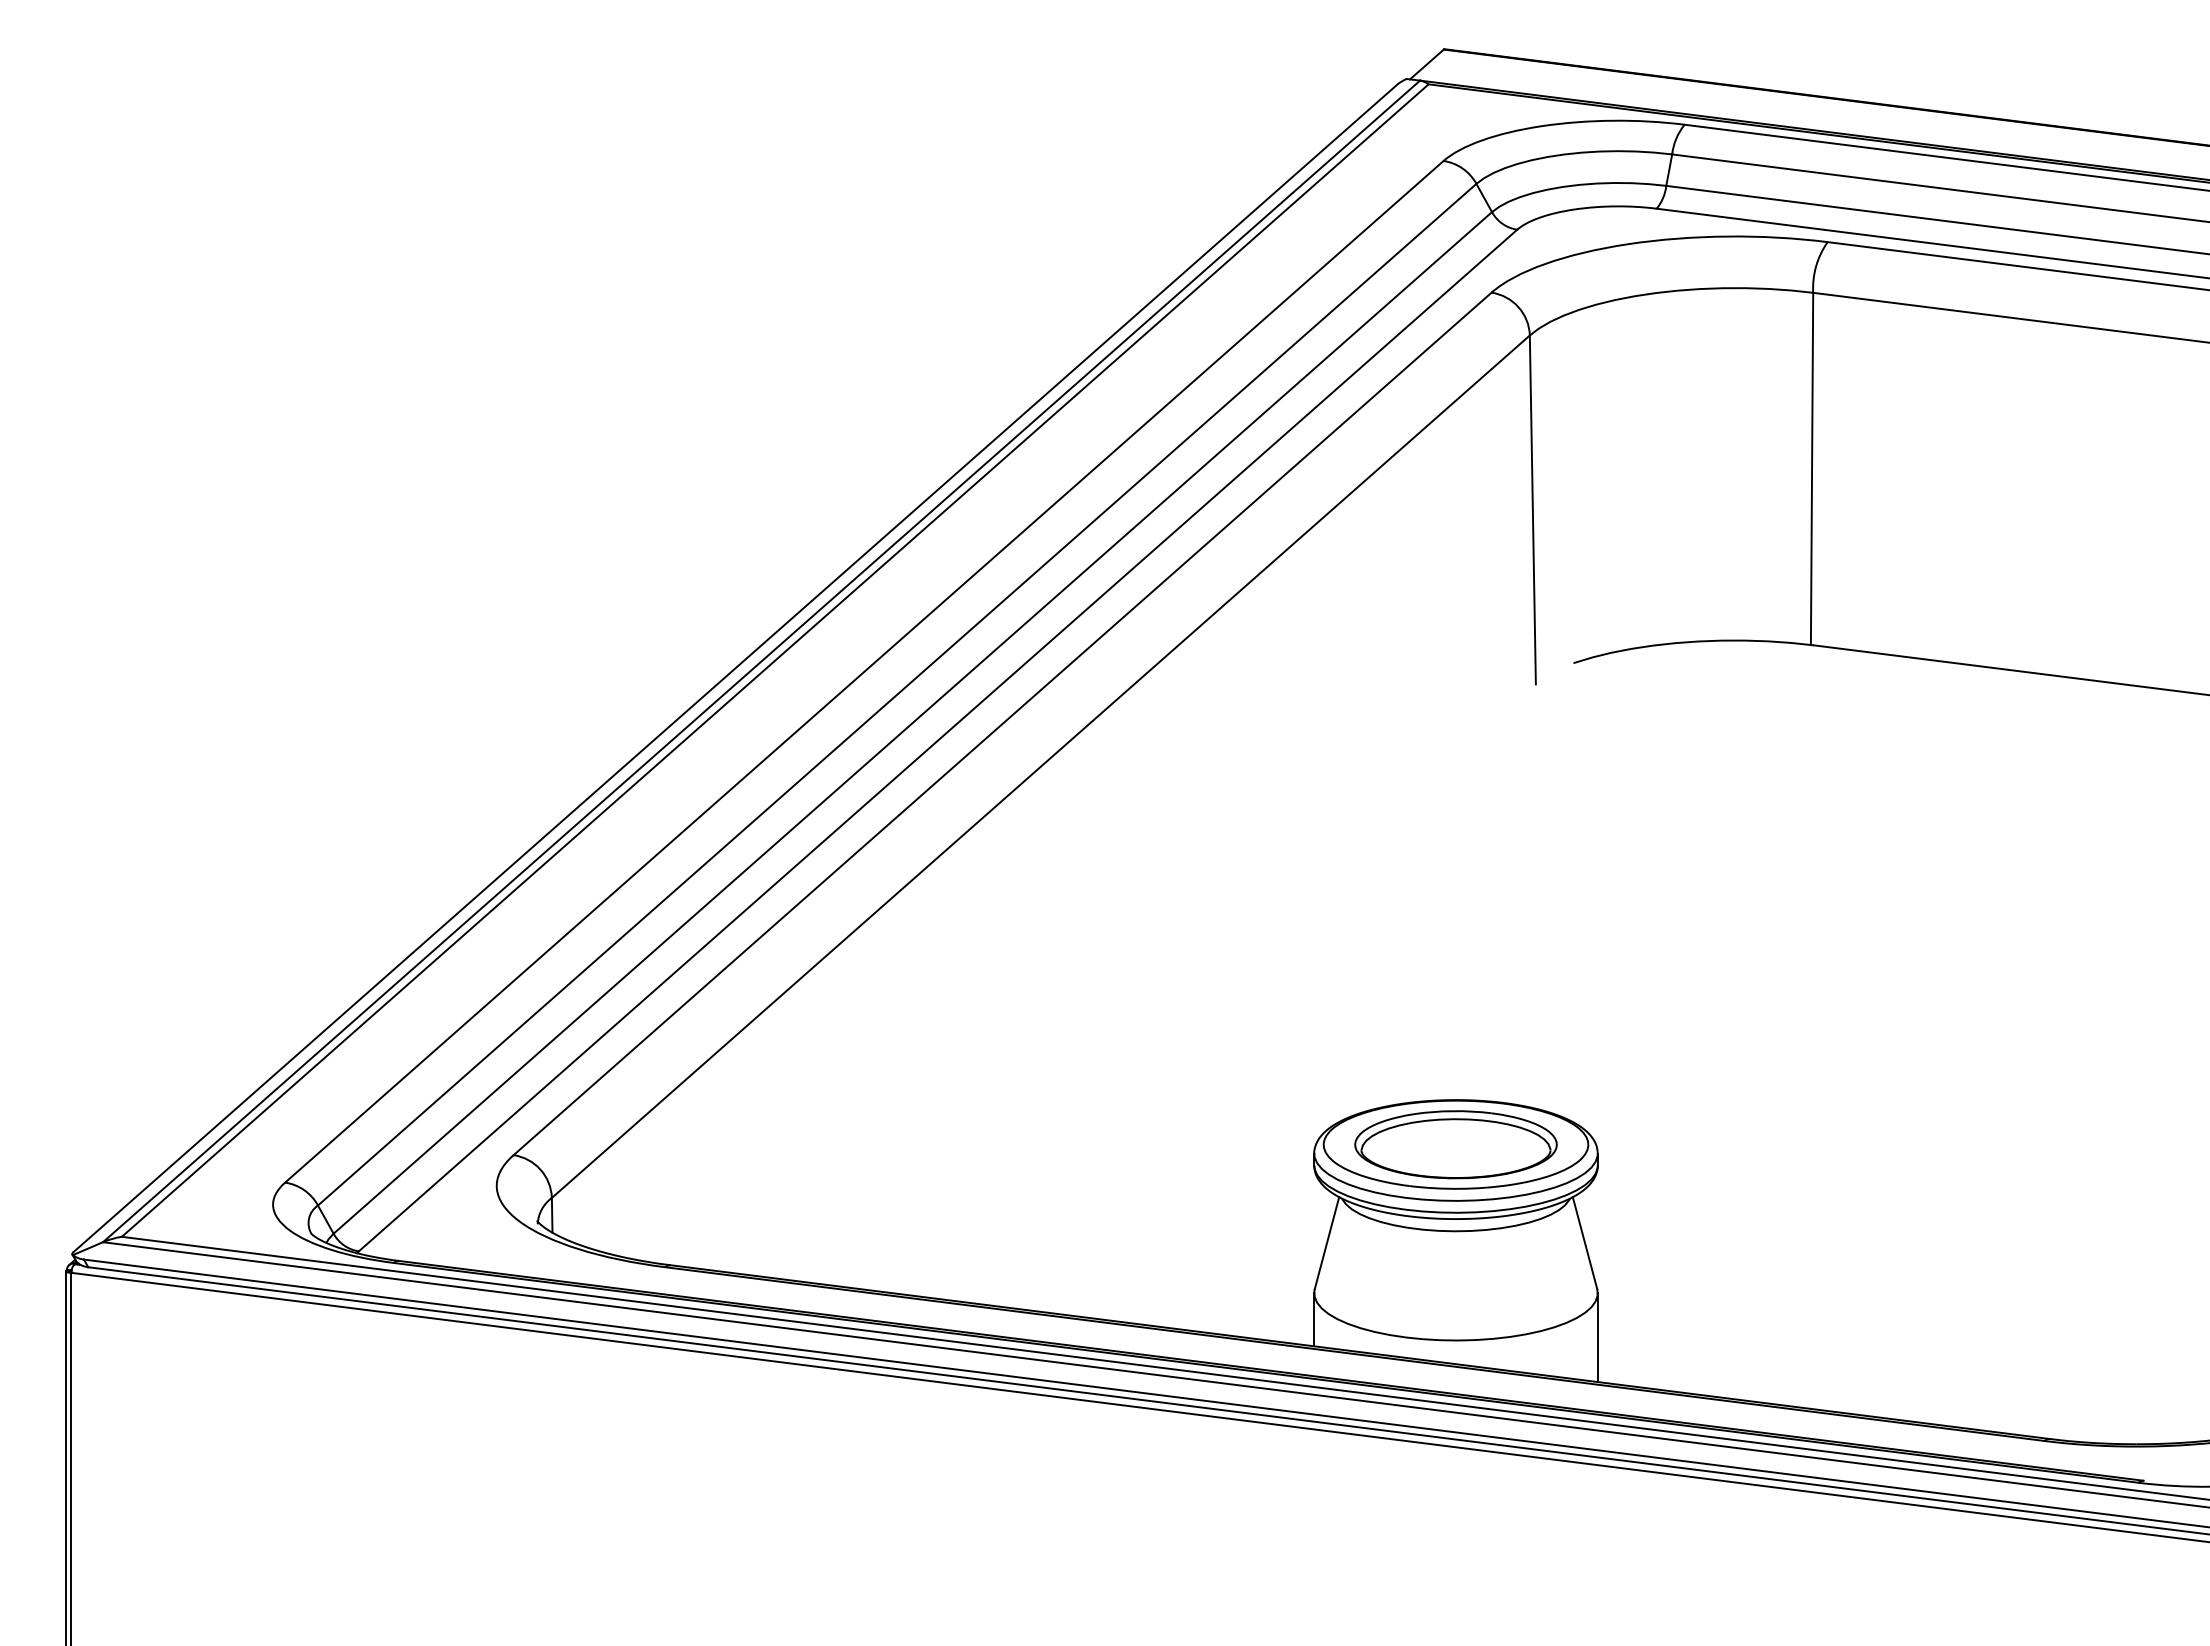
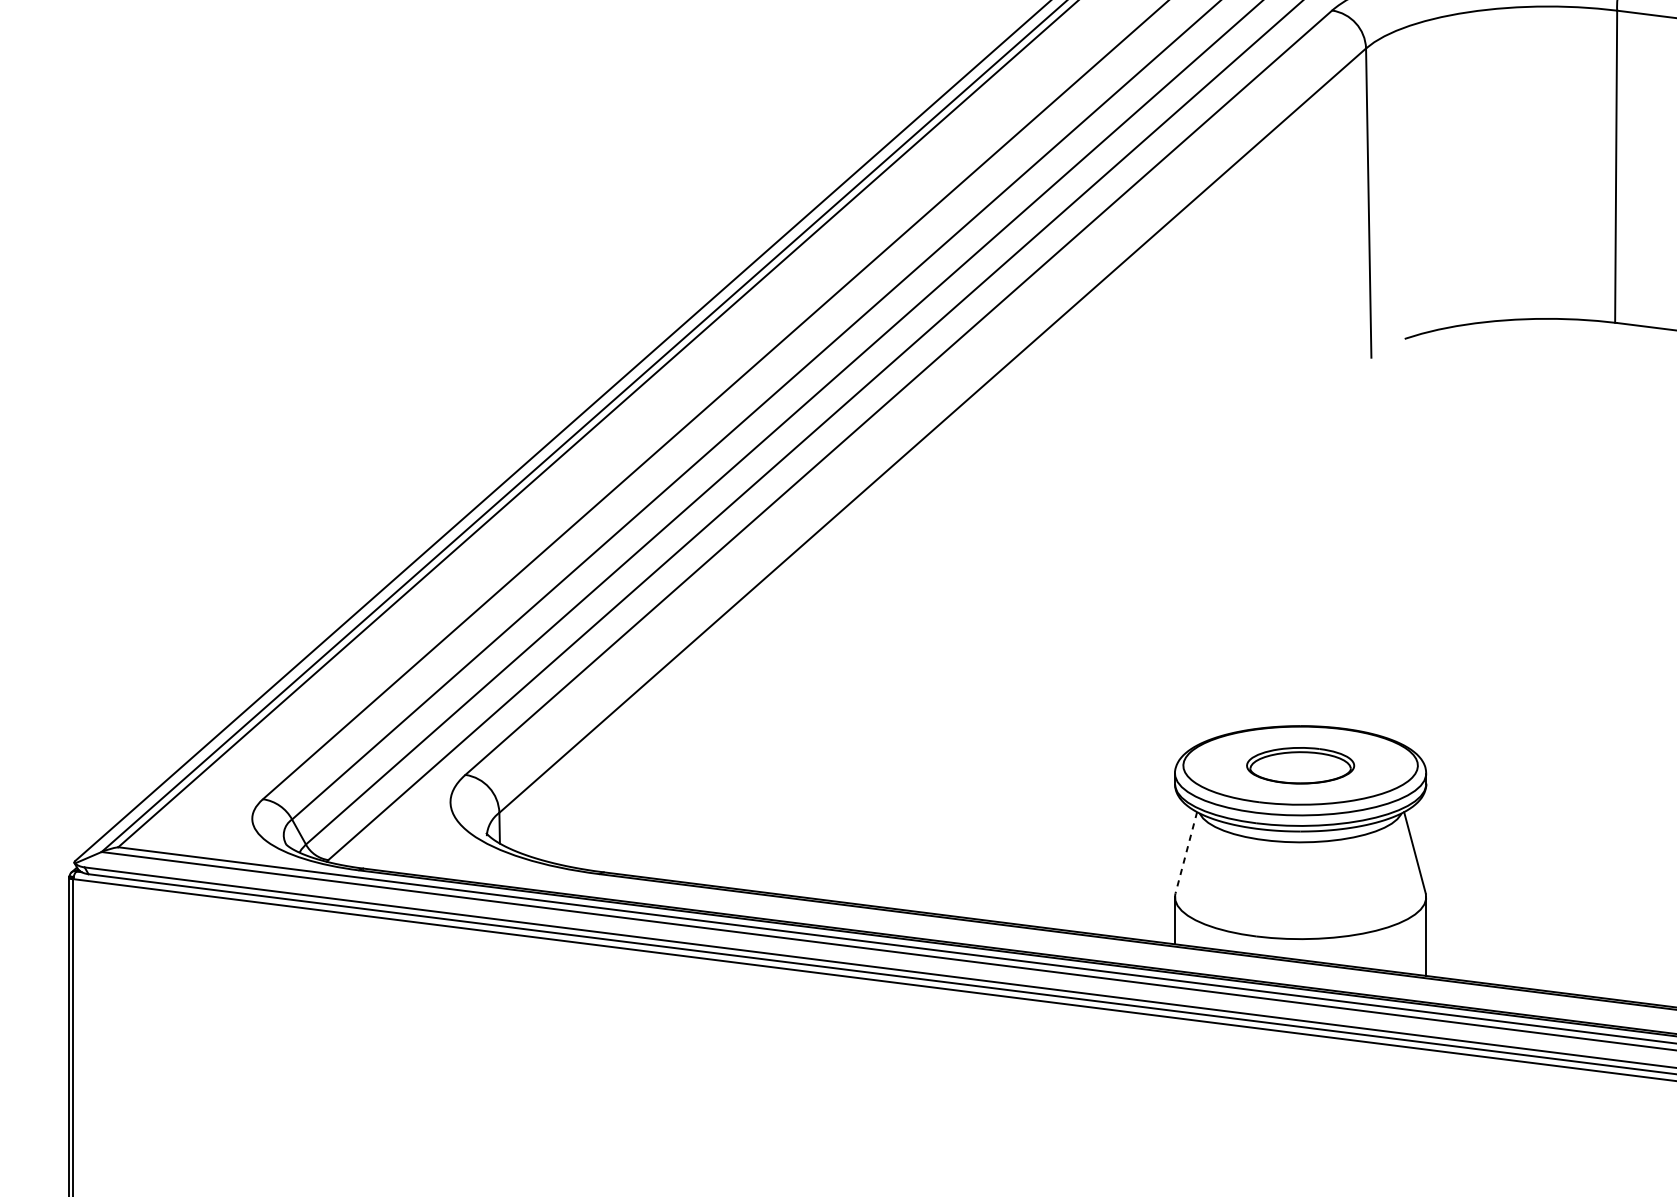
part: (1455, 1144) -> (1300, 765), size x0.6
line: (1327, 1243) -> (1186, 853), solid -> dashed

